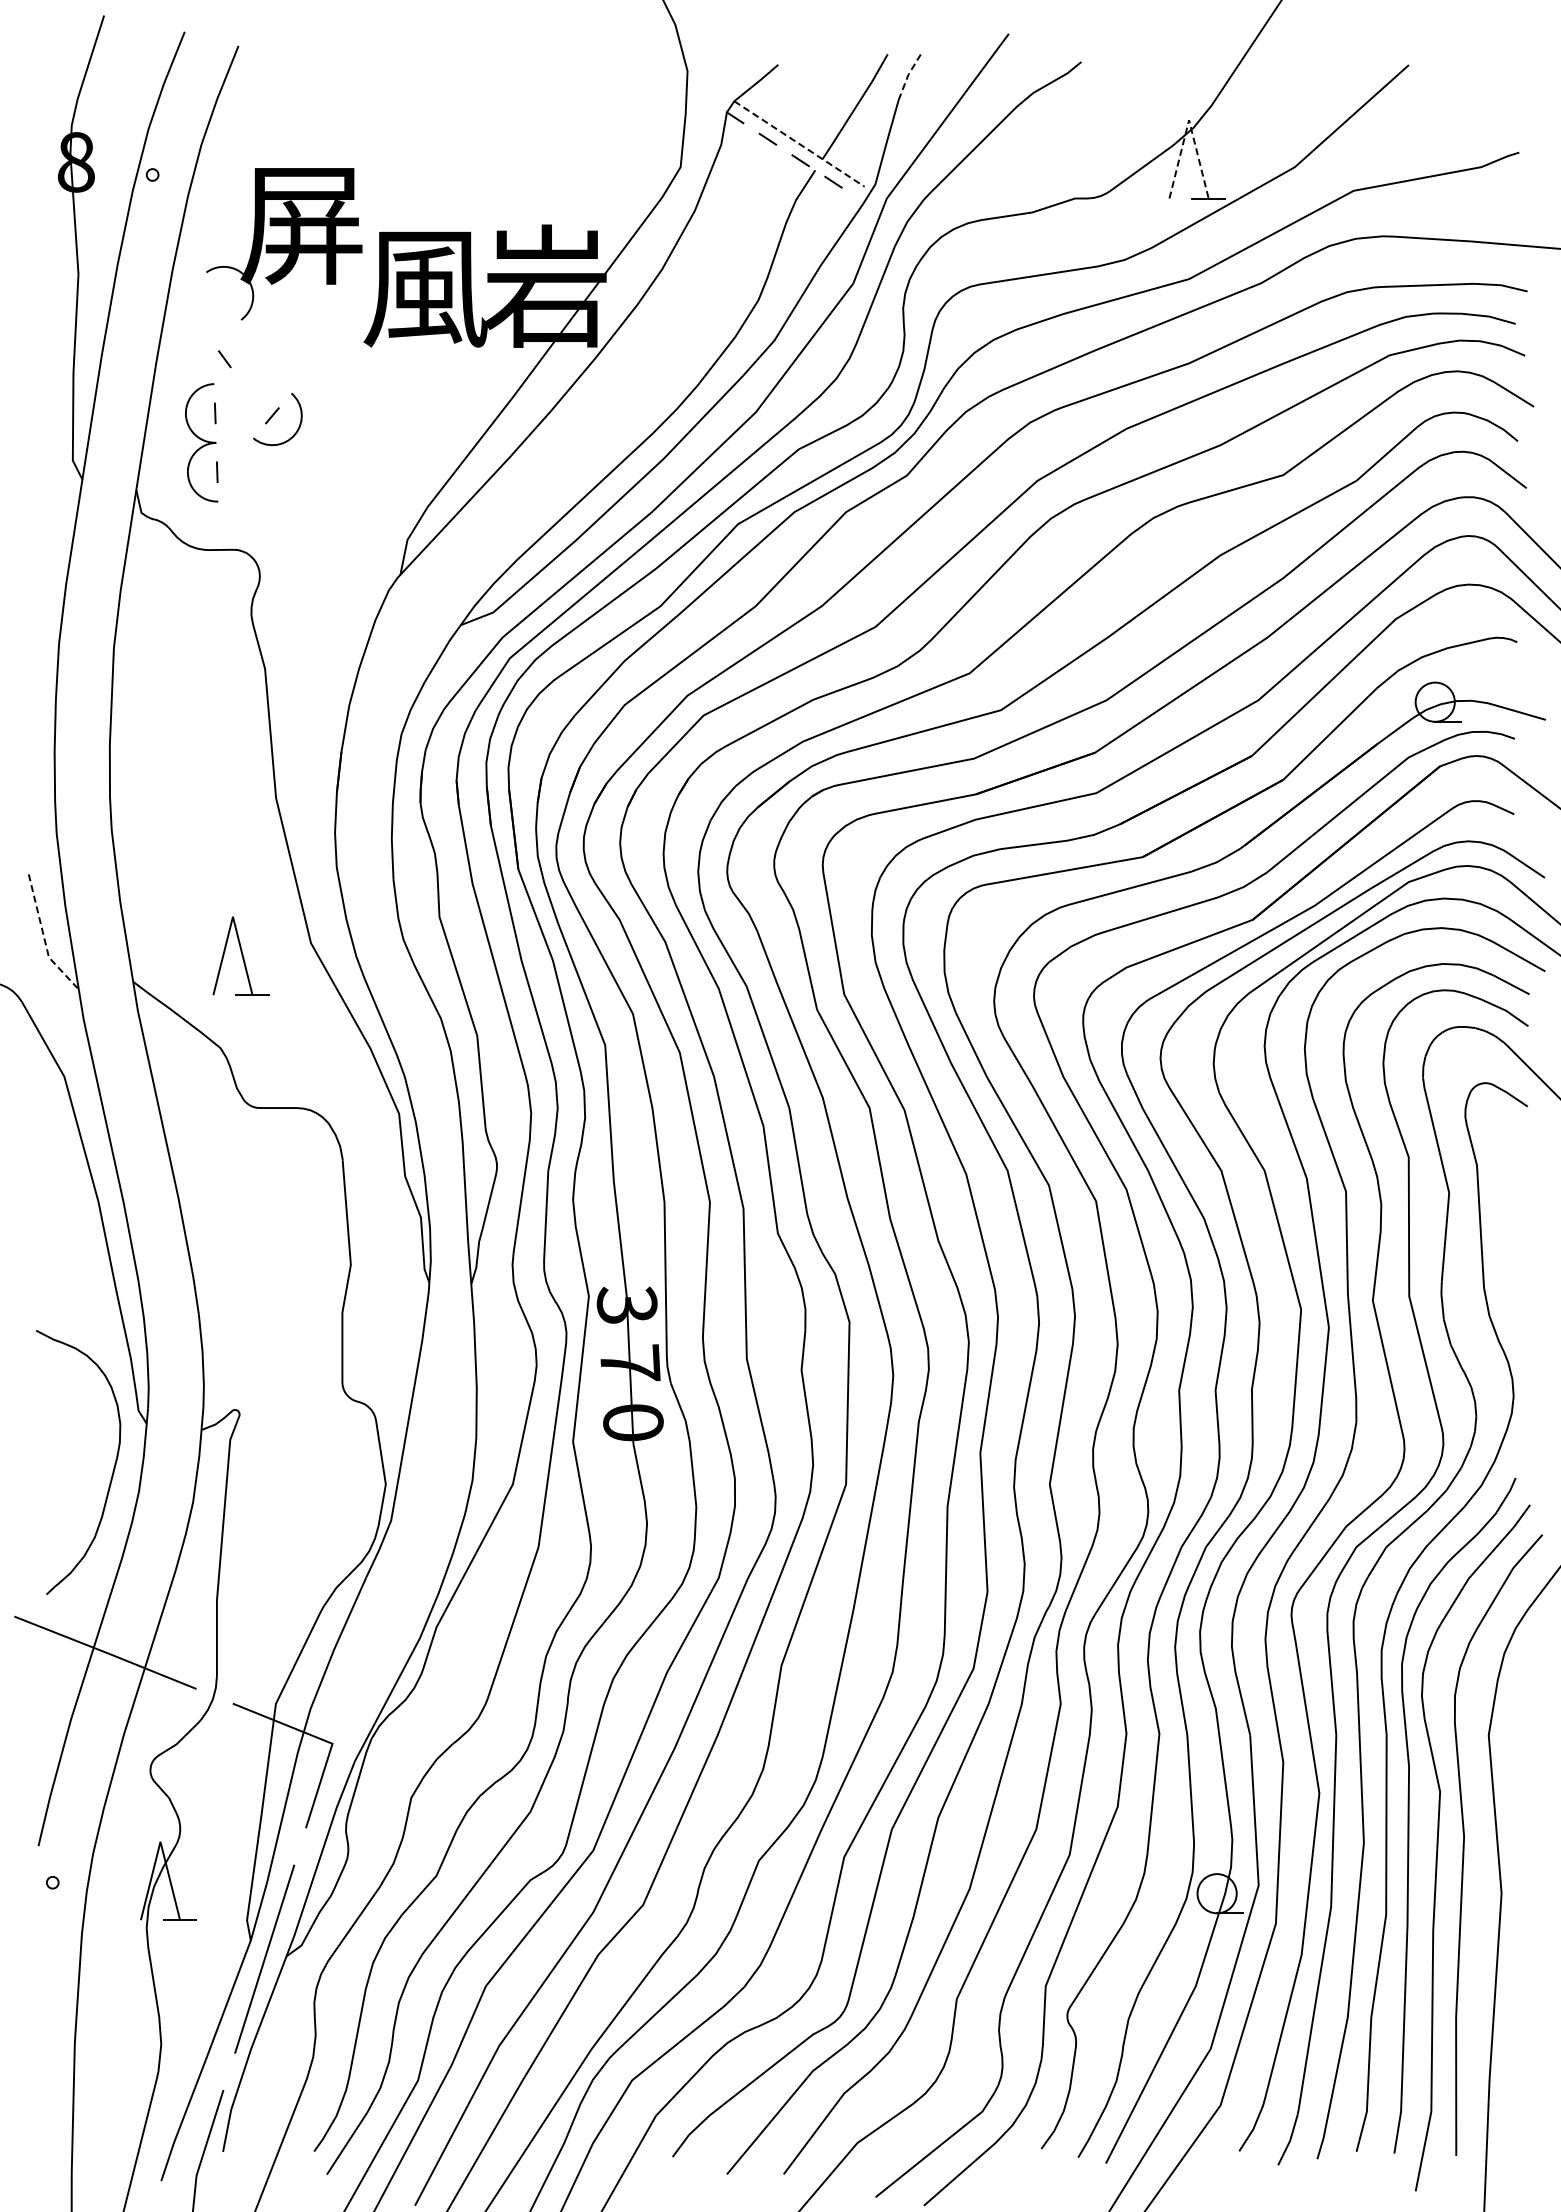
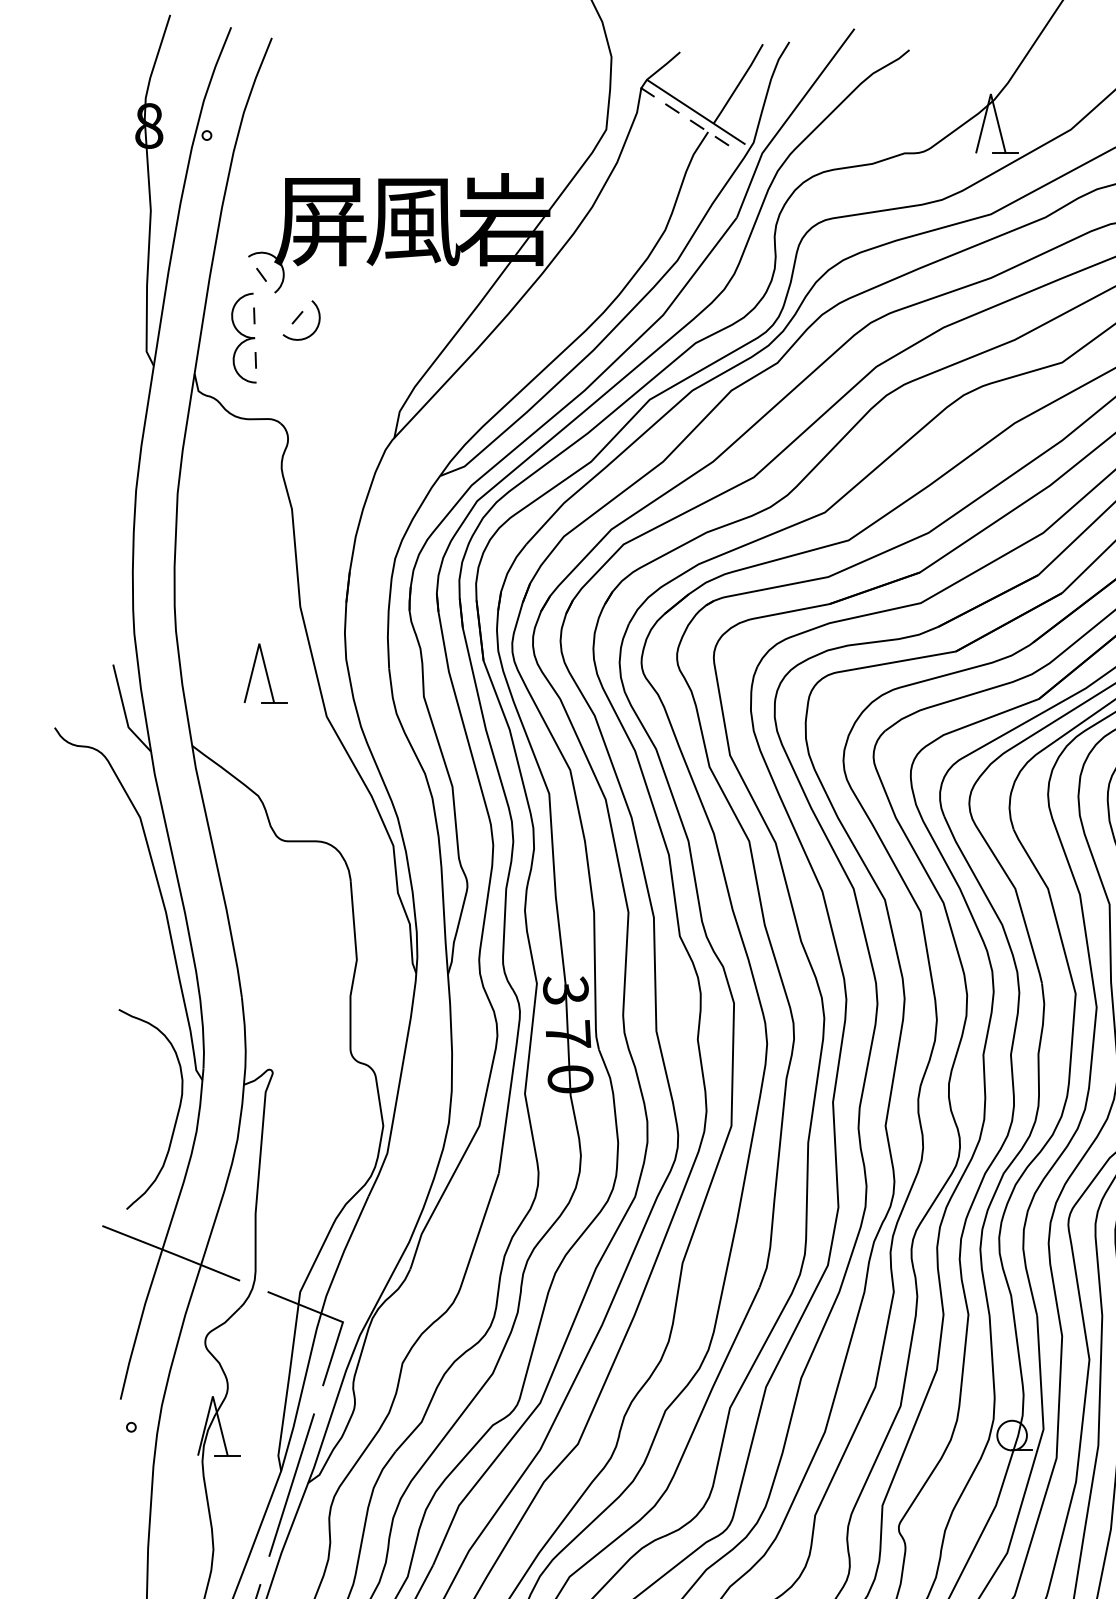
line: (908, 74) -> (778, 59), dashed -> solid
line: (1189, 120) -> (991, 94), dashed -> solid
line: (799, 144) -> (696, 112), dashed -> solid
part: (284, 244) -> (307, 235), moved
line: (44, 938) -> (125, 713), dashed -> solid
part: (240, 955) -> (265, 672), moved

